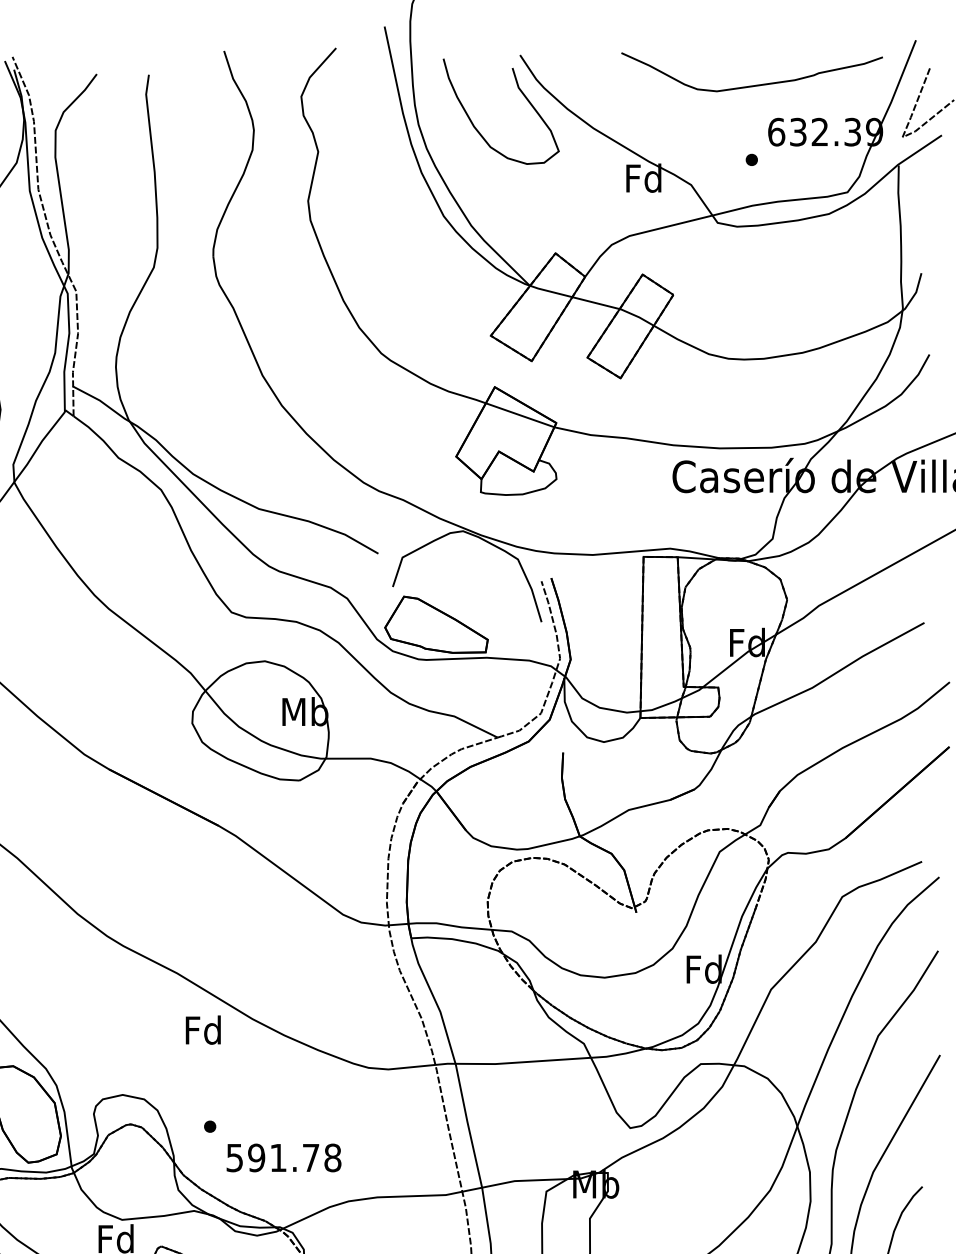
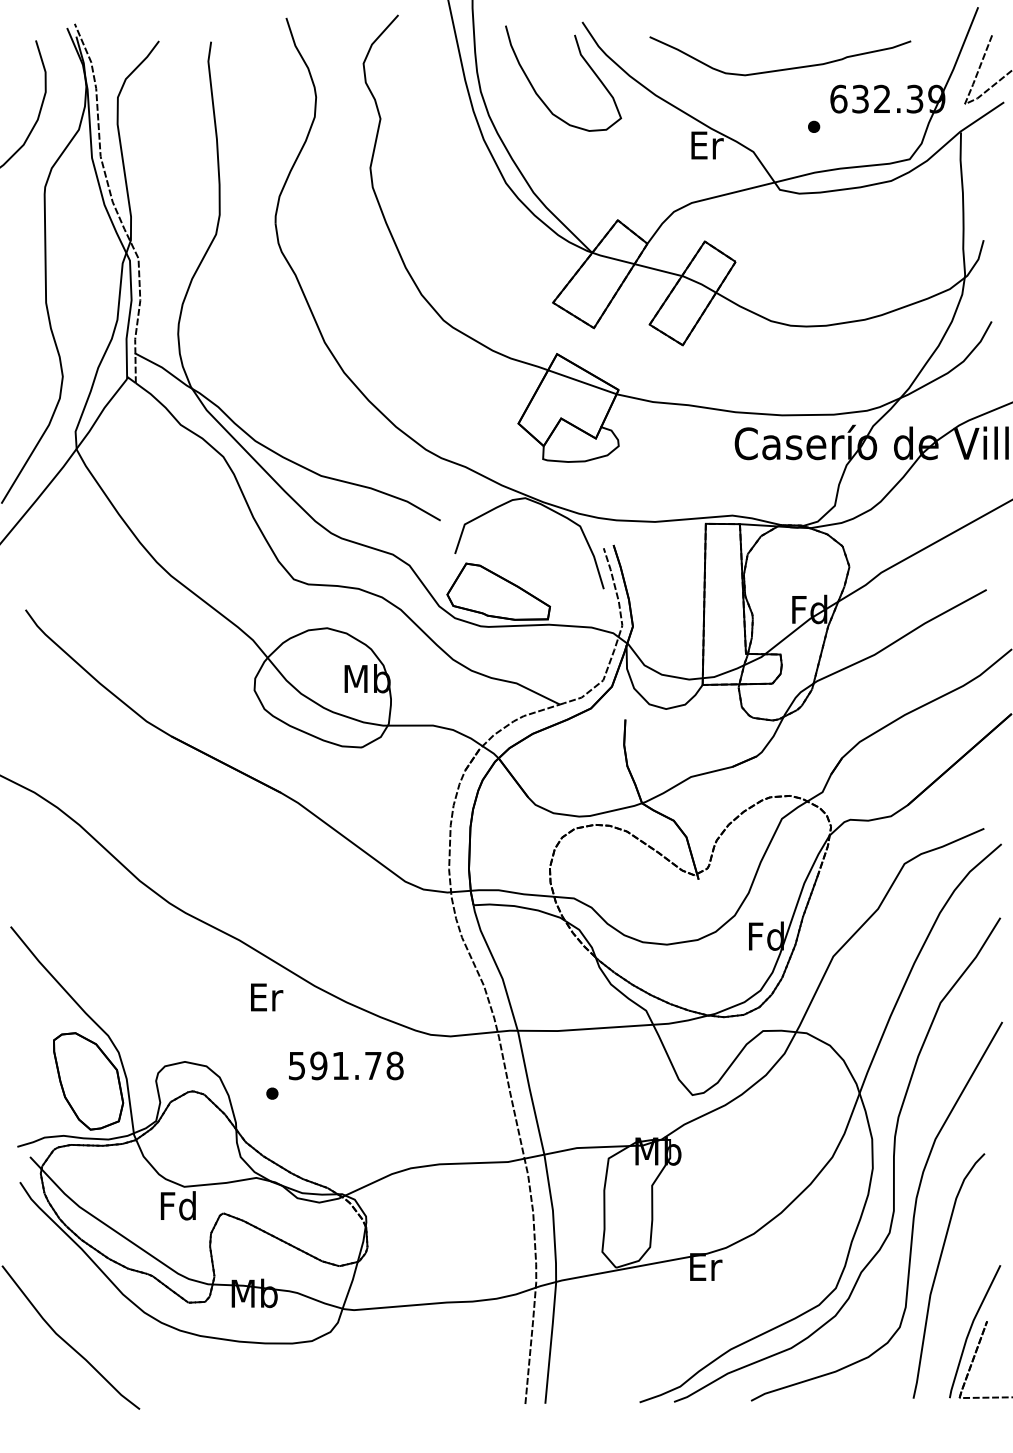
curve: (755, 84) -> (783, 68), moved
text: (643, 177) -> (705, 144), Fd -> Er
text: (203, 1029) -> (265, 996), Fd -> Er
text: (284, 1157) -> (346, 1065), moved

